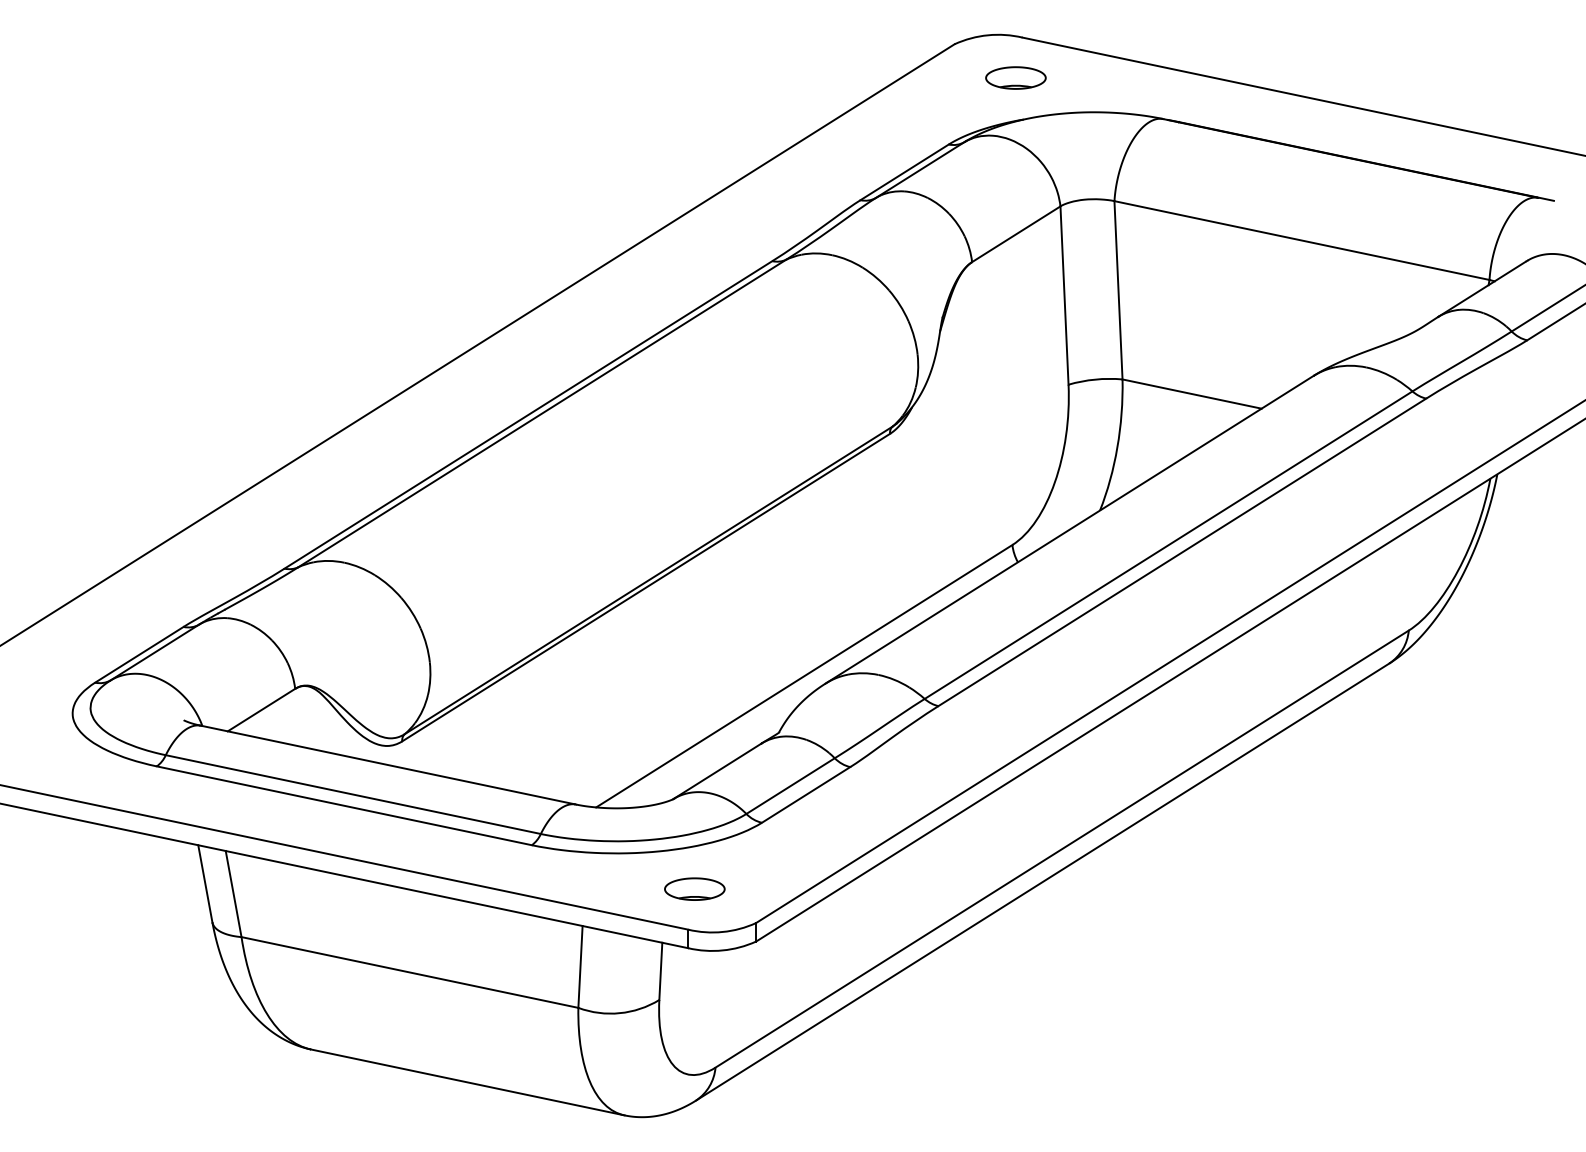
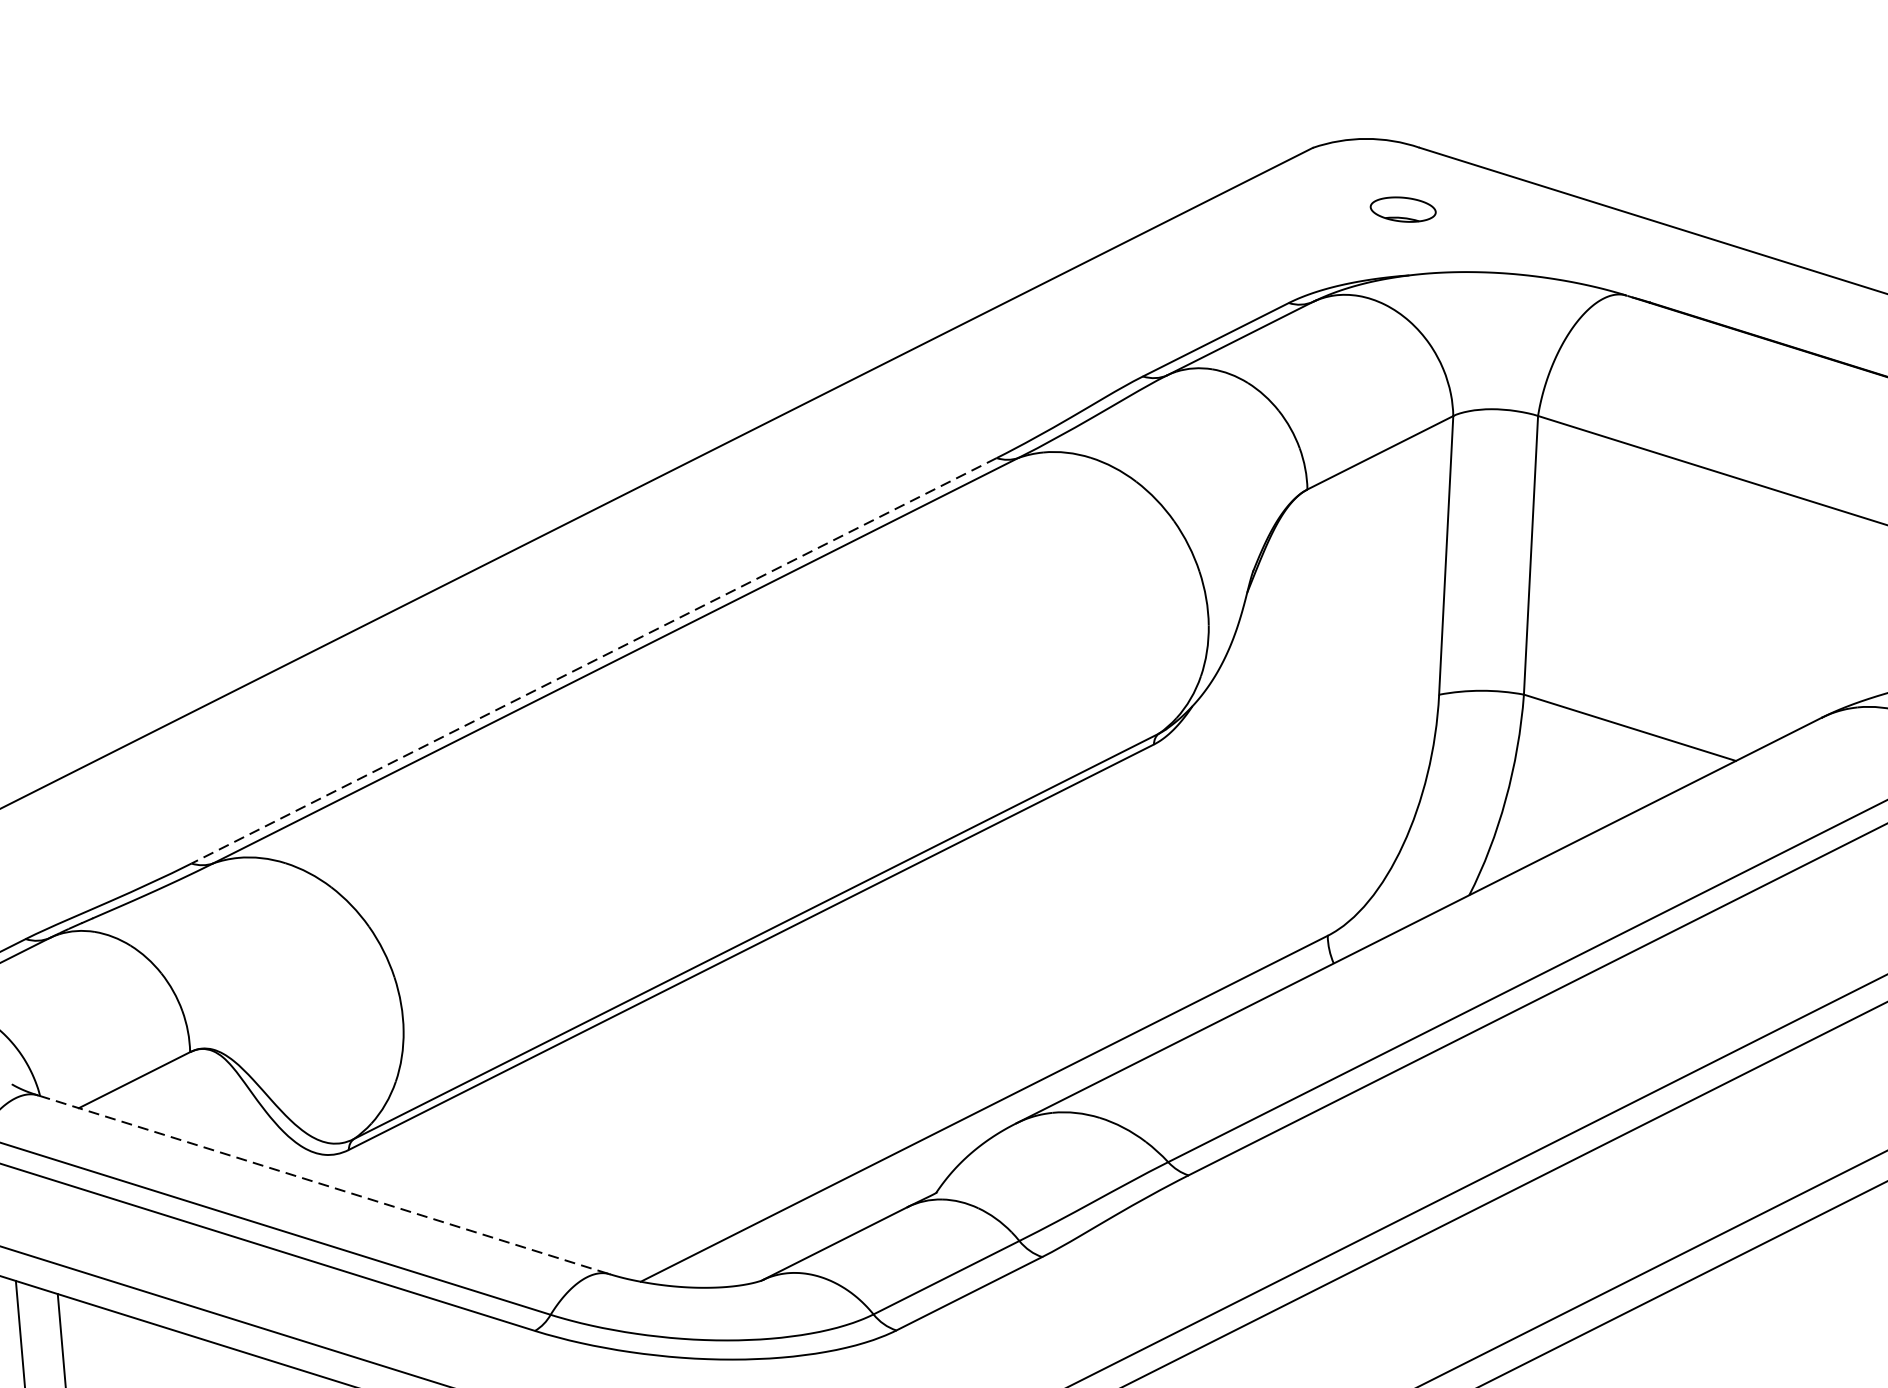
part: (1015, 77) -> (1402, 208), size x0.7
line: (527, 415) -> (592, 661), solid -> dashed
line: (388, 765) -> (323, 1185), solid -> dashed

